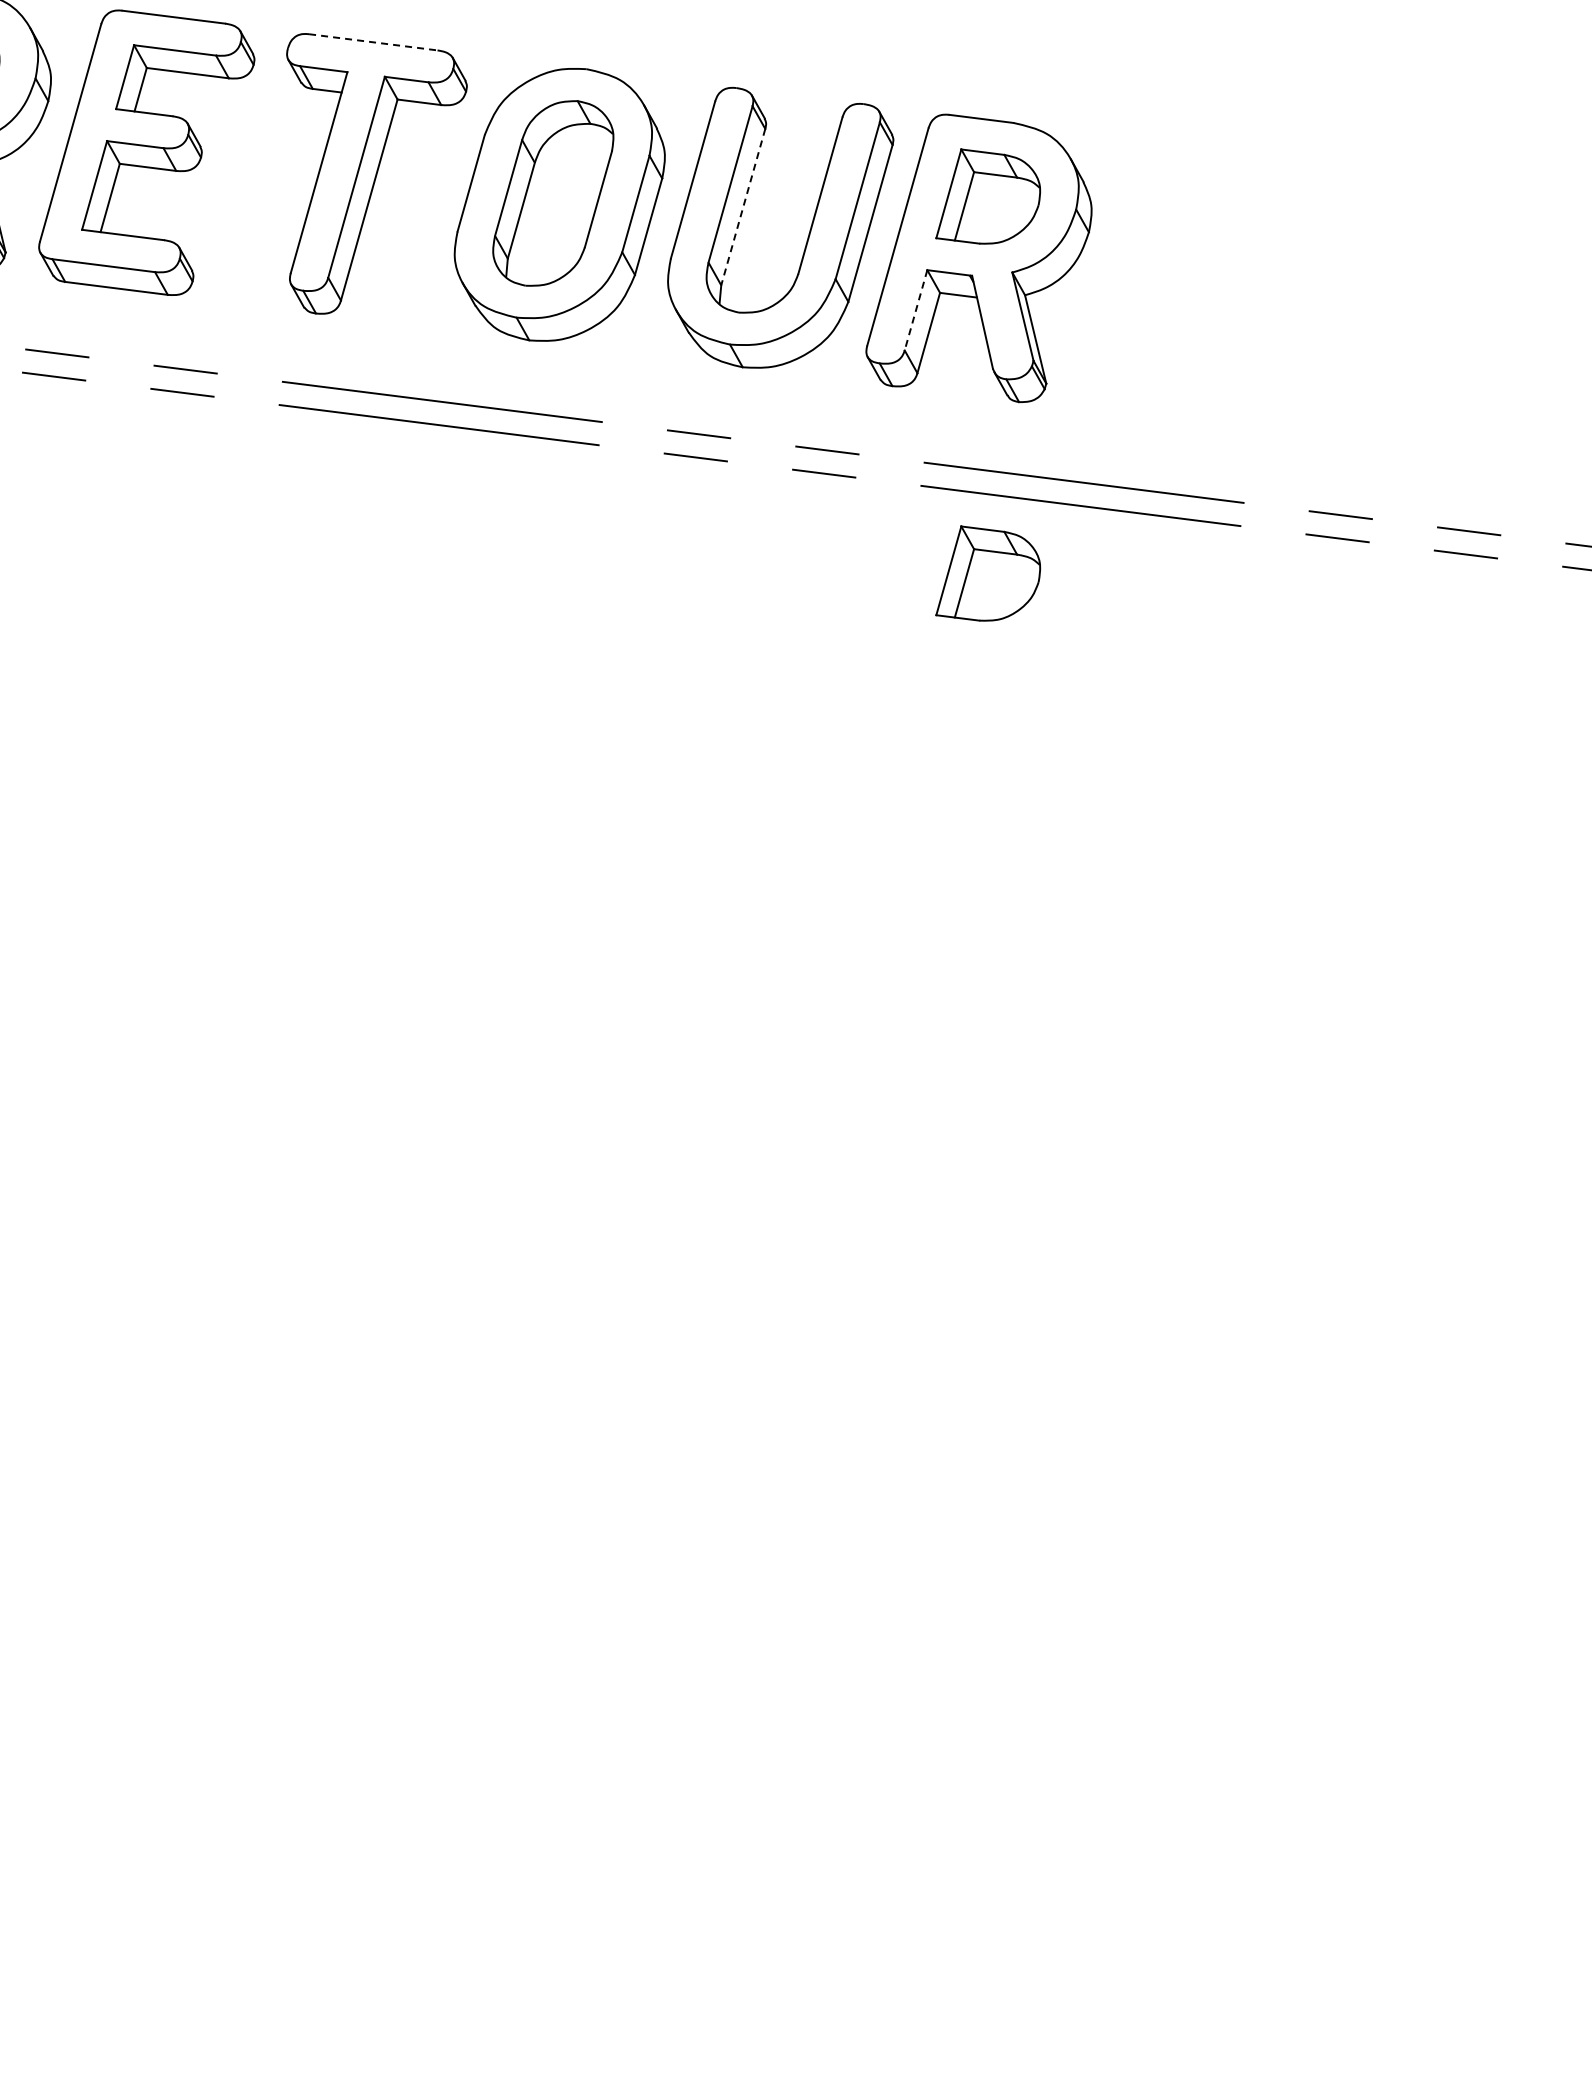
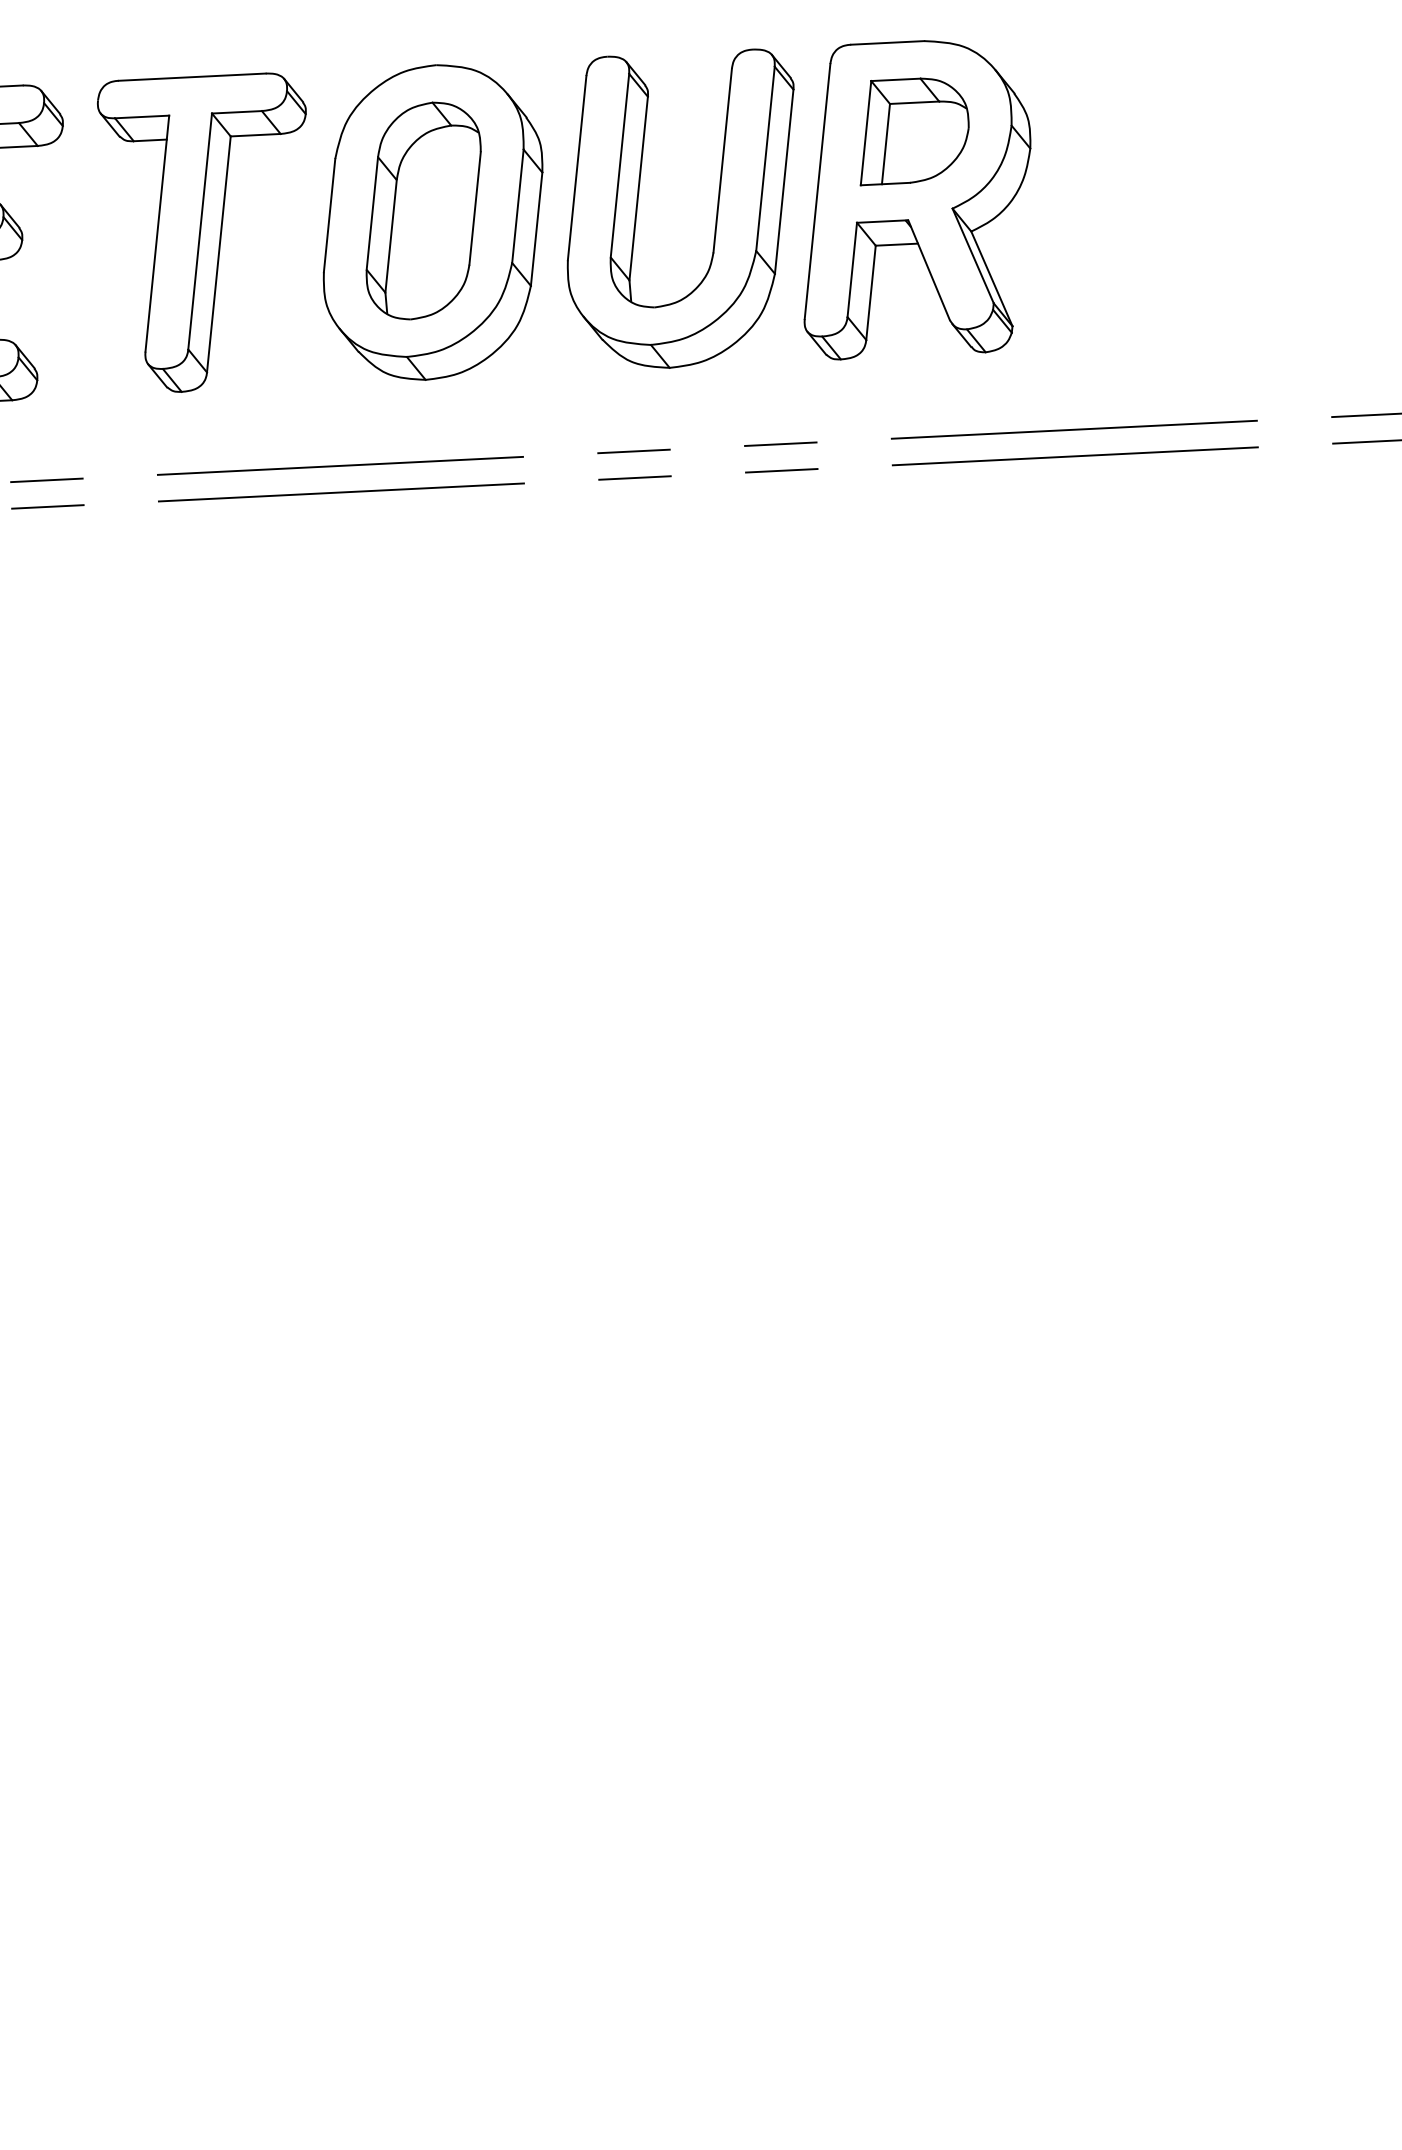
line: (373, 42) -> (192, 77), dashed -> solid
line: (743, 207) -> (638, 188), dashed -> solid
line: (916, 310) -> (852, 270), dashed -> solid
part: (988, 573) -> (985, 550), removed

